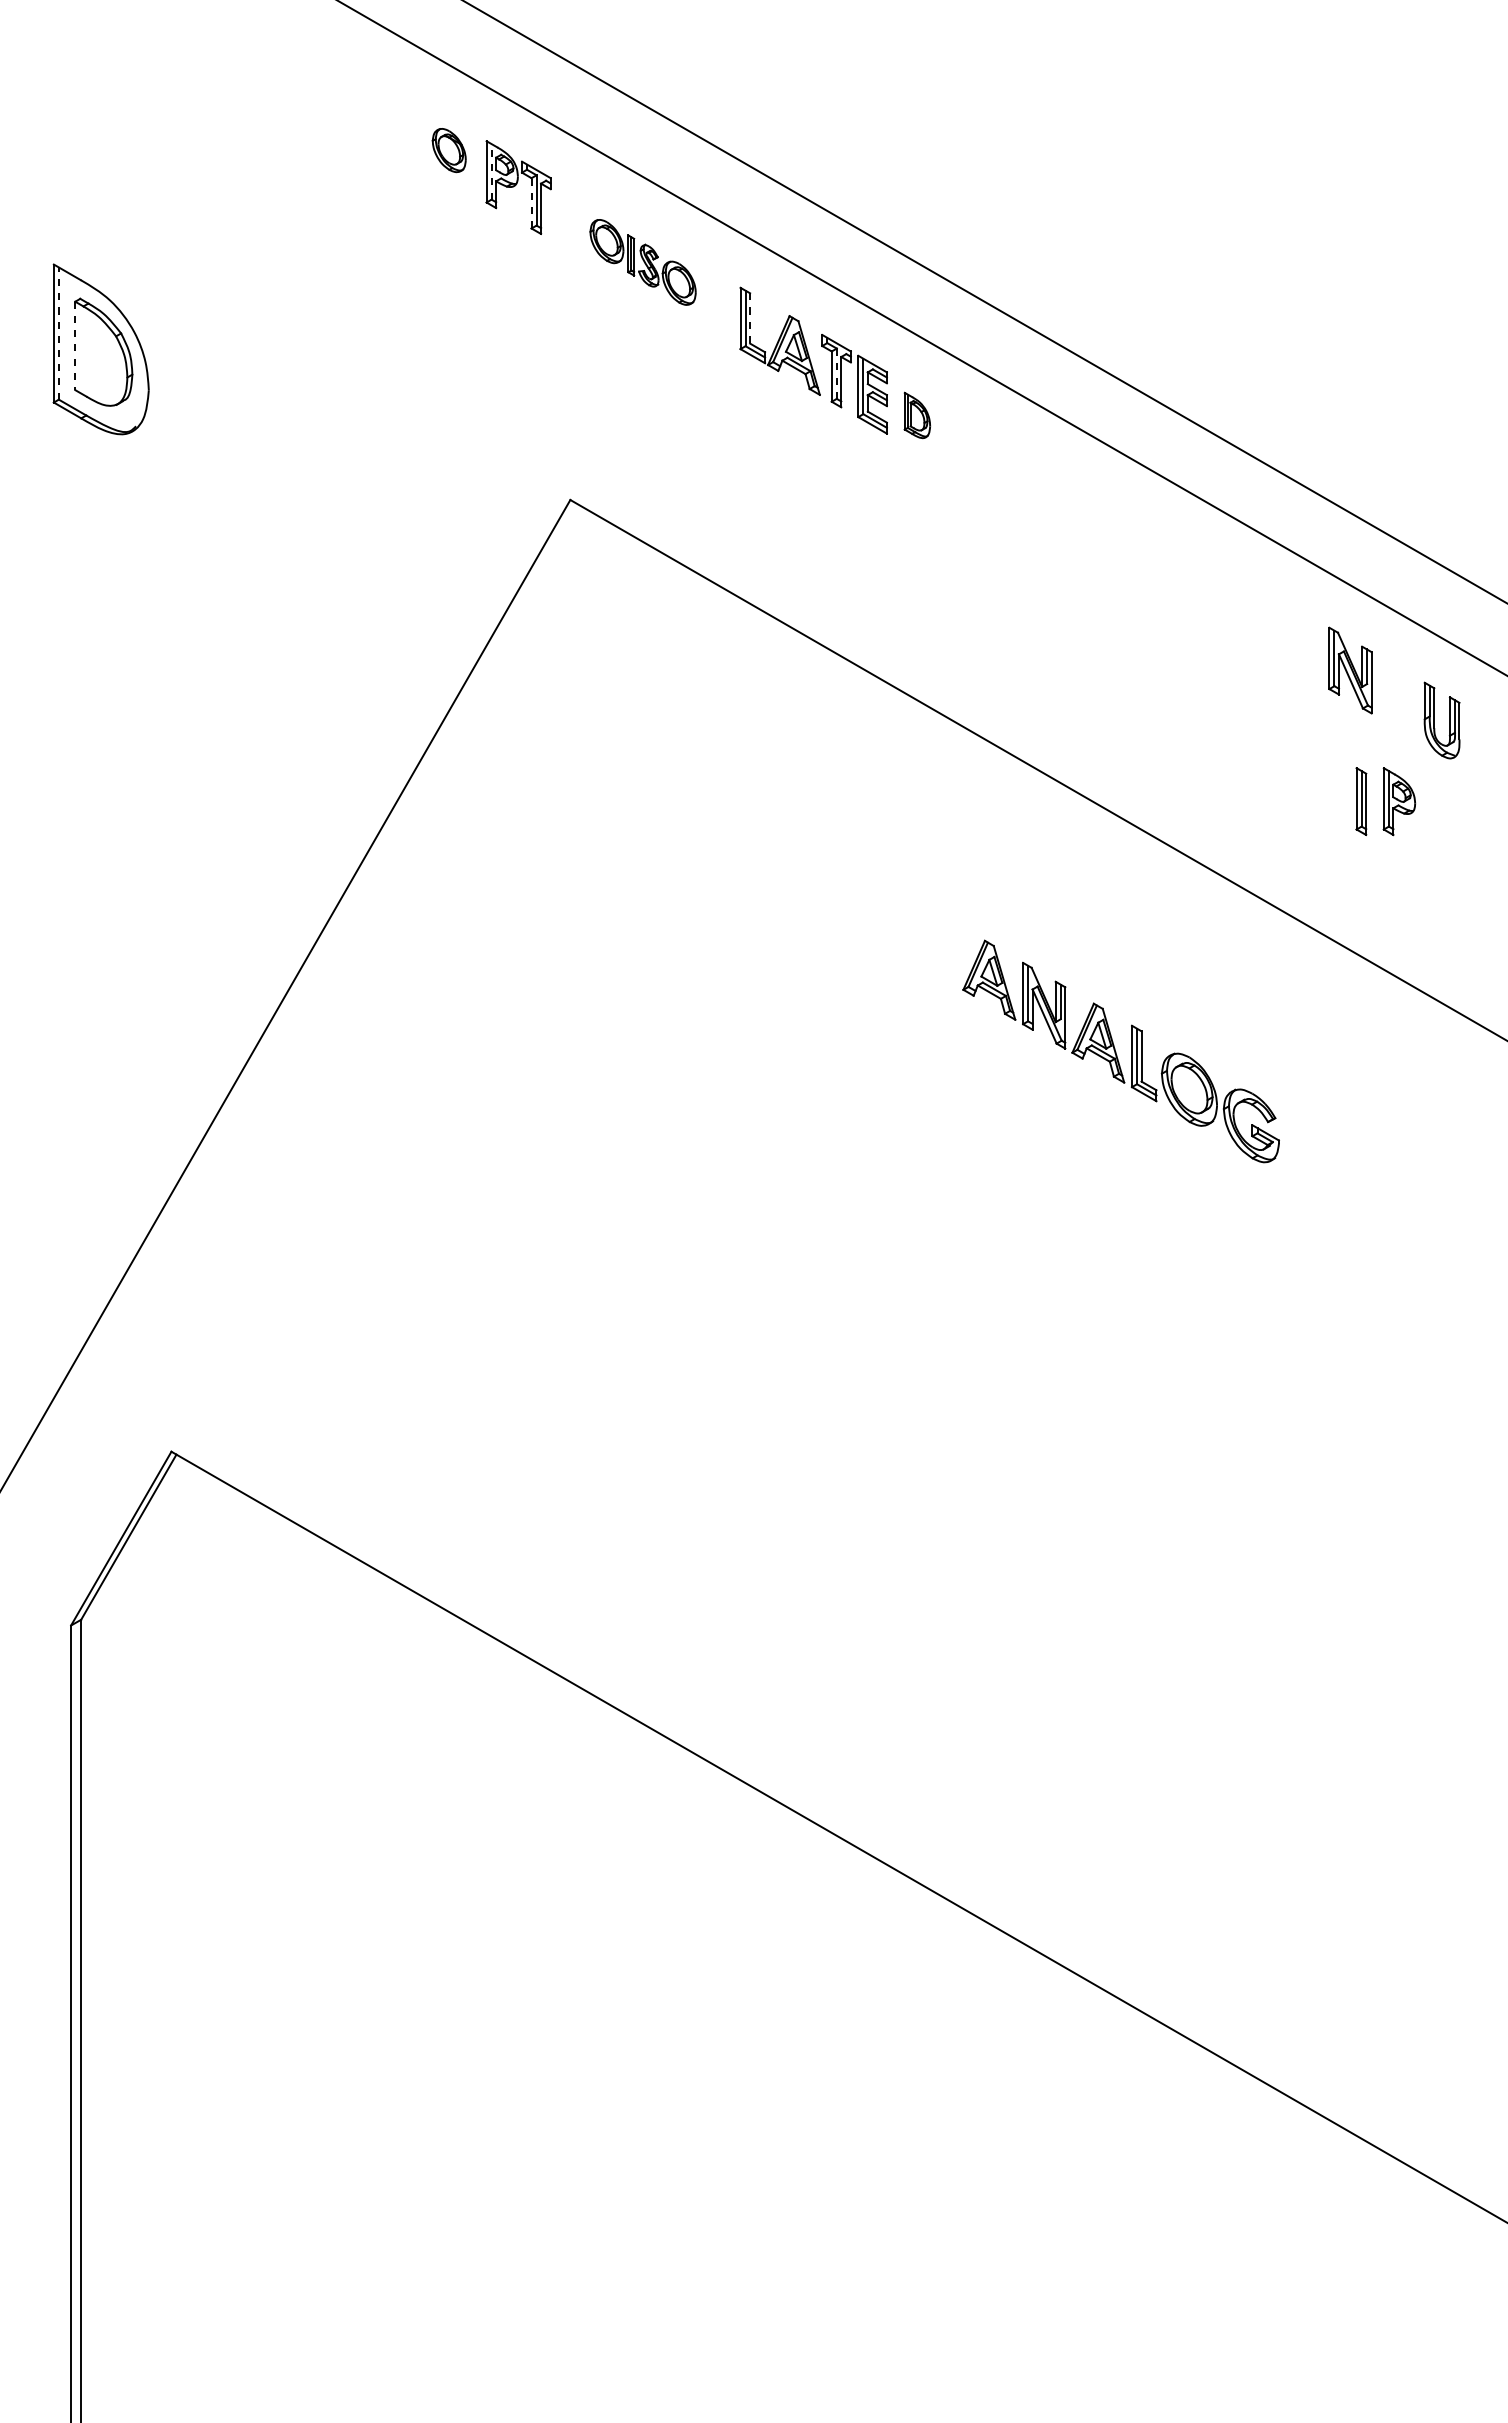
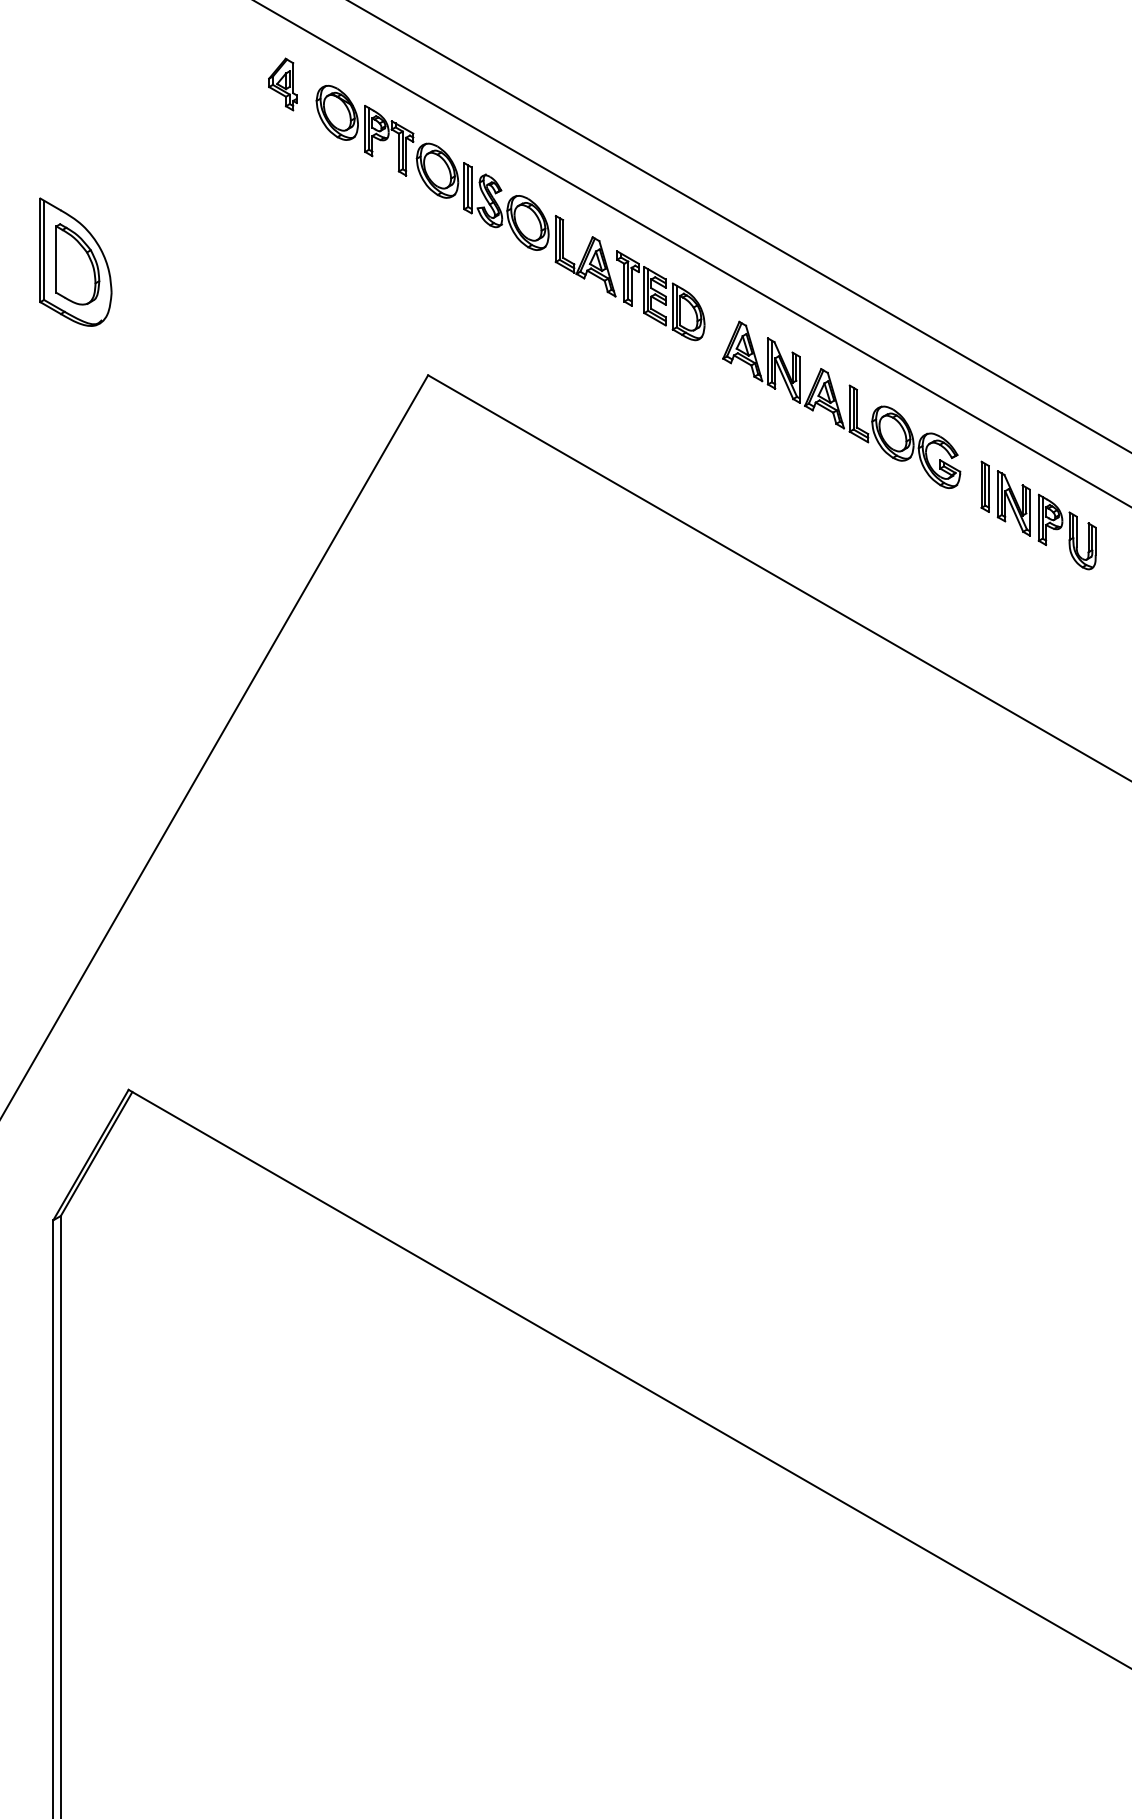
part: (376, 112) -> (282, 84), added
part: (448, 150) -> (336, 112), size x1.67
line: (491, 171) -> (368, 128), dashed -> solid
line: (531, 202) -> (398, 151), dashed -> solid
part: (642, 262) -> (482, 196), size x1.67
line: (750, 318) -> (563, 239), dashed -> solid
line: (58, 333) -> (43, 250), dashed -> solid
line: (75, 346) -> (56, 260), dashed -> solid
line: (836, 373) -> (627, 280), dashed -> solid
part: (917, 415) -> (688, 311), size x1.67
part: (1361, 801) -> (985, 486), moved
part: (1399, 801) -> (1050, 519), moved
part: (1120, 1051) -> (841, 404), moved

